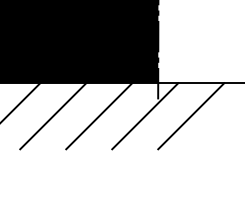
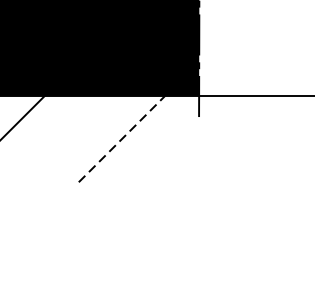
line: (53, 116) -> (62, 139), removed
line: (99, 116) -> (122, 139), solid -> dashed
line: (145, 116) -> (182, 139), removed
line: (191, 116) -> (242, 139), removed

